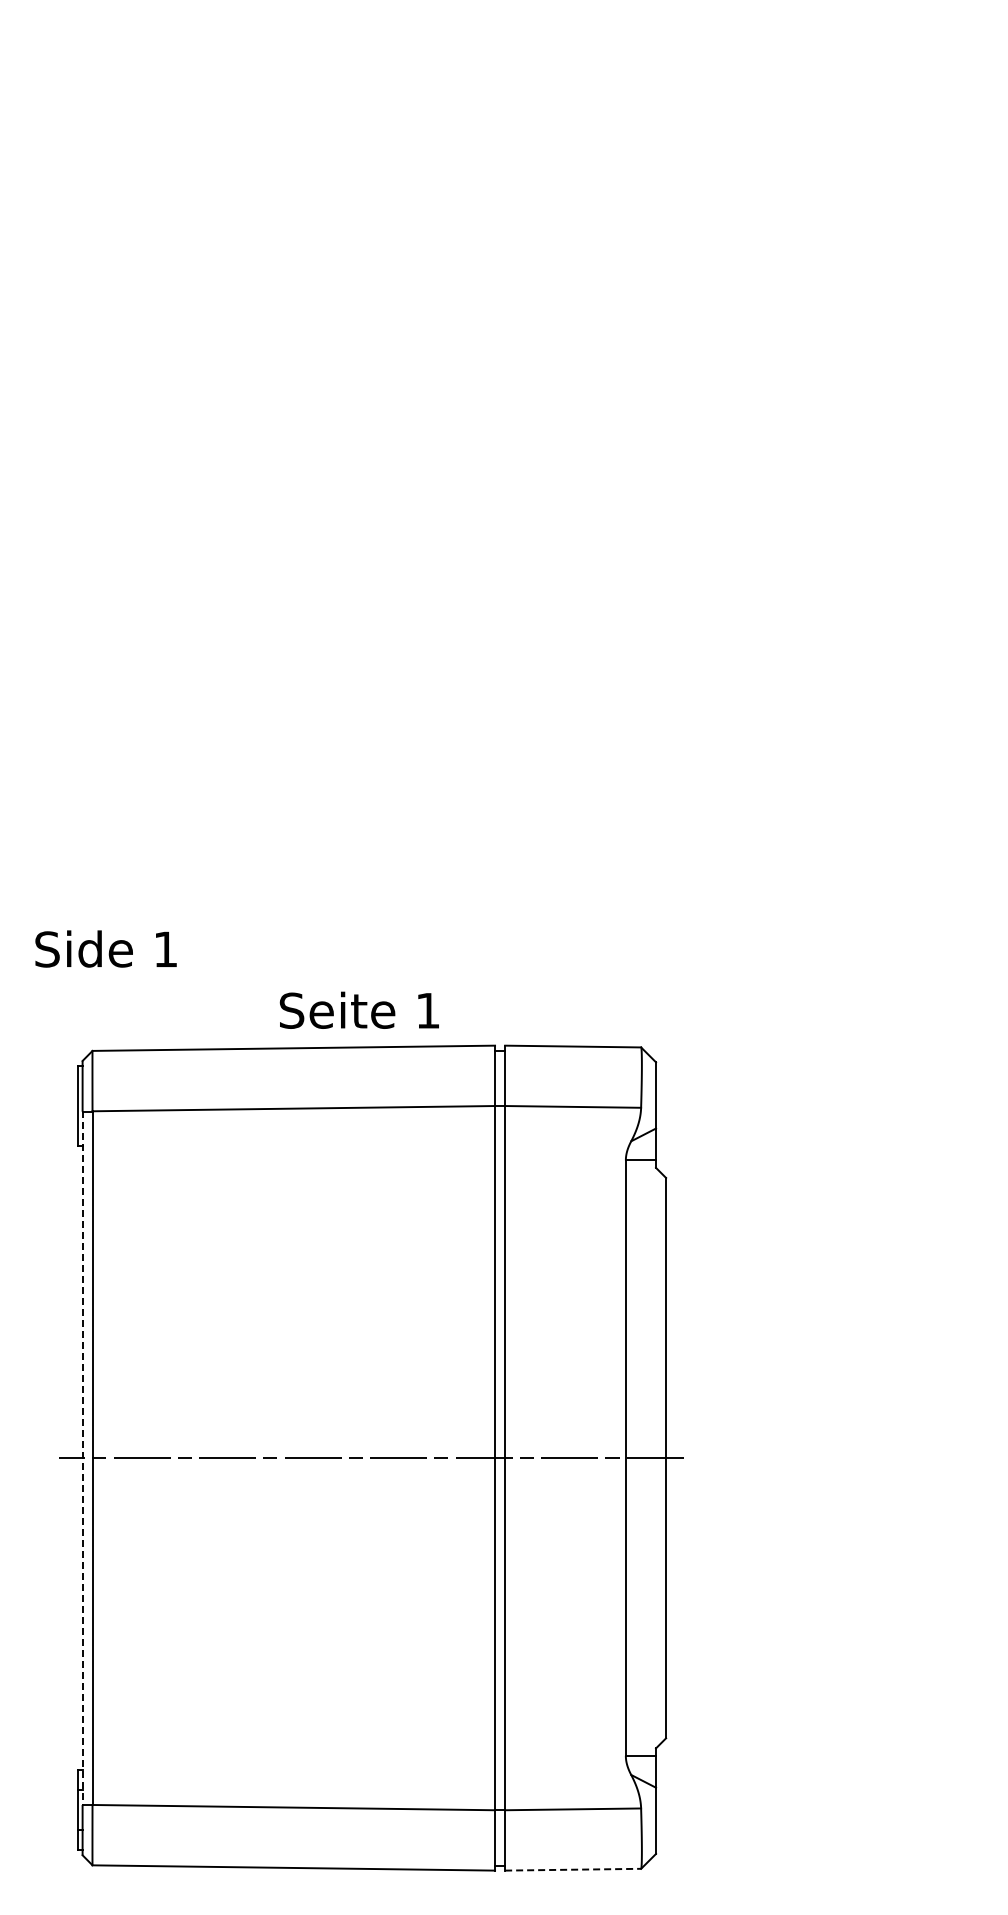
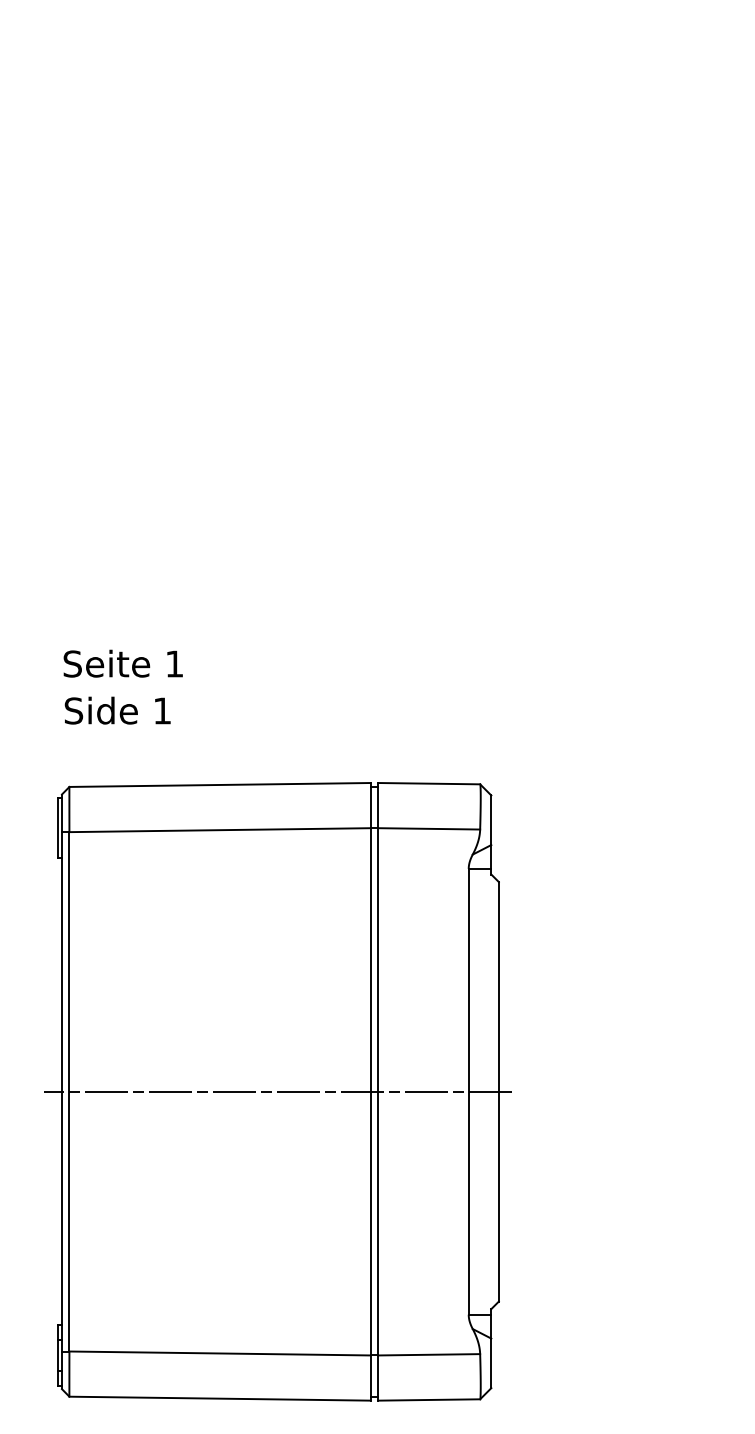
text: (105, 948) -> (117, 710), moved
text: (358, 1009) -> (122, 663), moved
line: (82, 1458) -> (61, 1092), dashed -> solid
line: (573, 1869) -> (429, 1399), dashed -> solid

